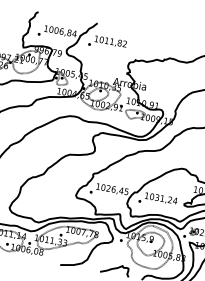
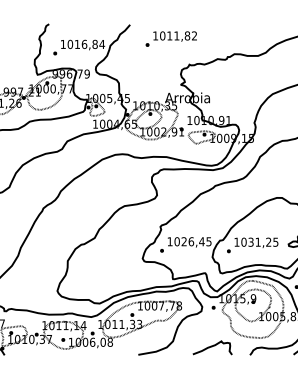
text: (56, 30) -> (77, 44), 1006,84 -> 1016,84
text: (107, 42) -> (170, 38), moved
text: (175, 200) -> (275, 241), 1031,24 -> 1031,25

